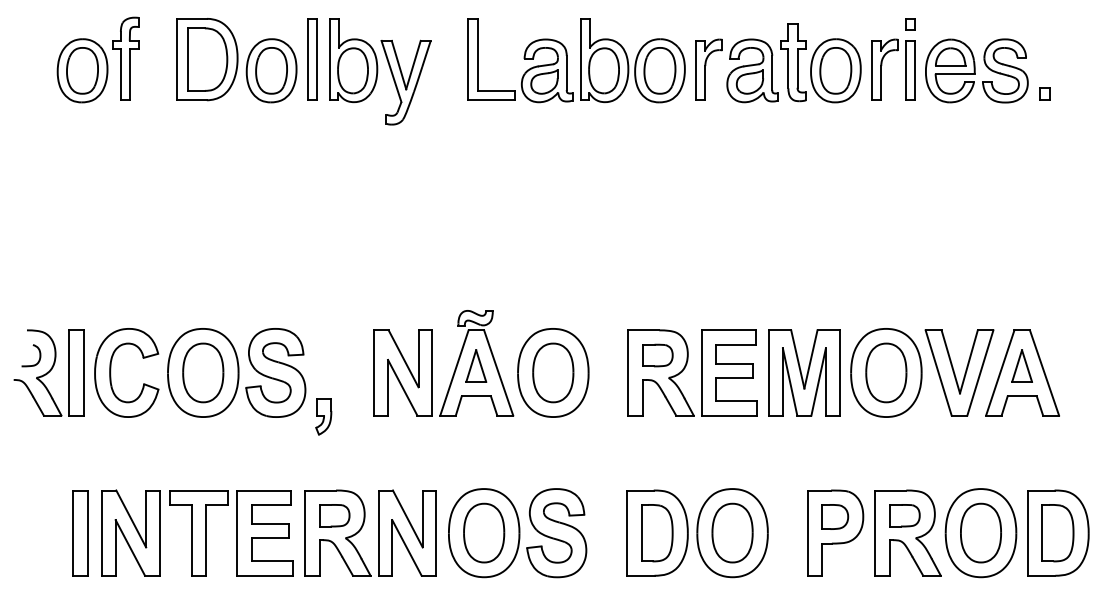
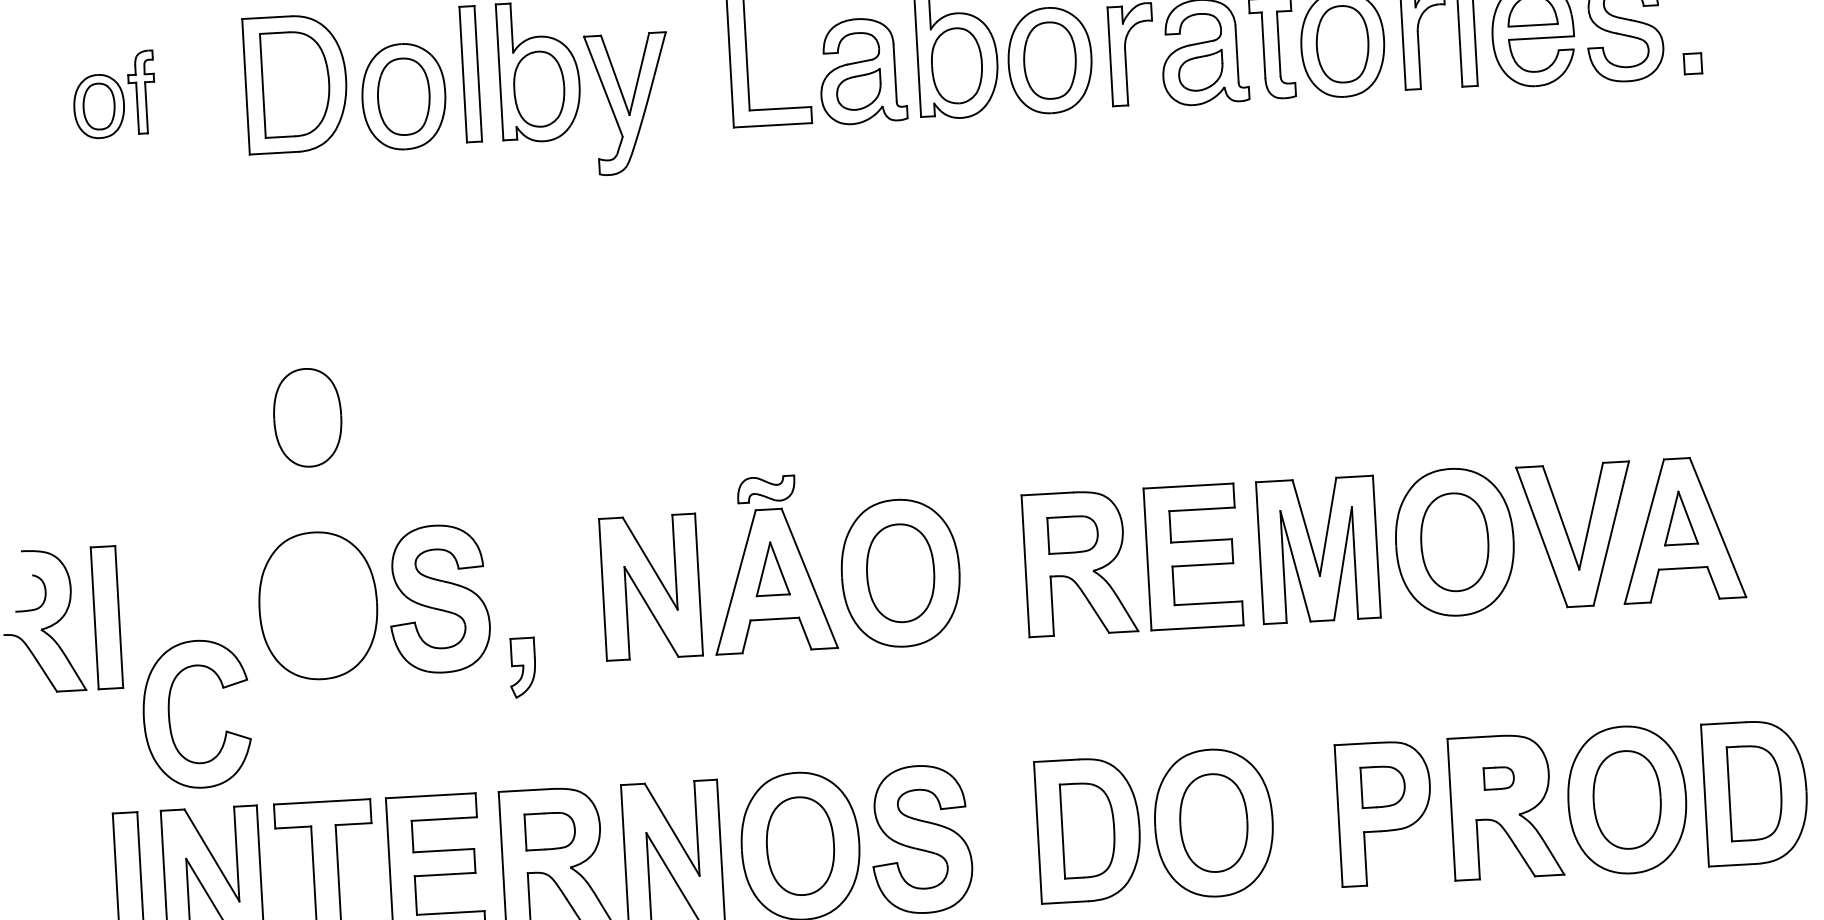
part: (97, 59) -> (113, 94), size x0.6
part: (111, 372) -> (171, 715), moved
part: (203, 372) -> (308, 417), moved
part: (904, 515) -> (1498, 777), size x0.6

